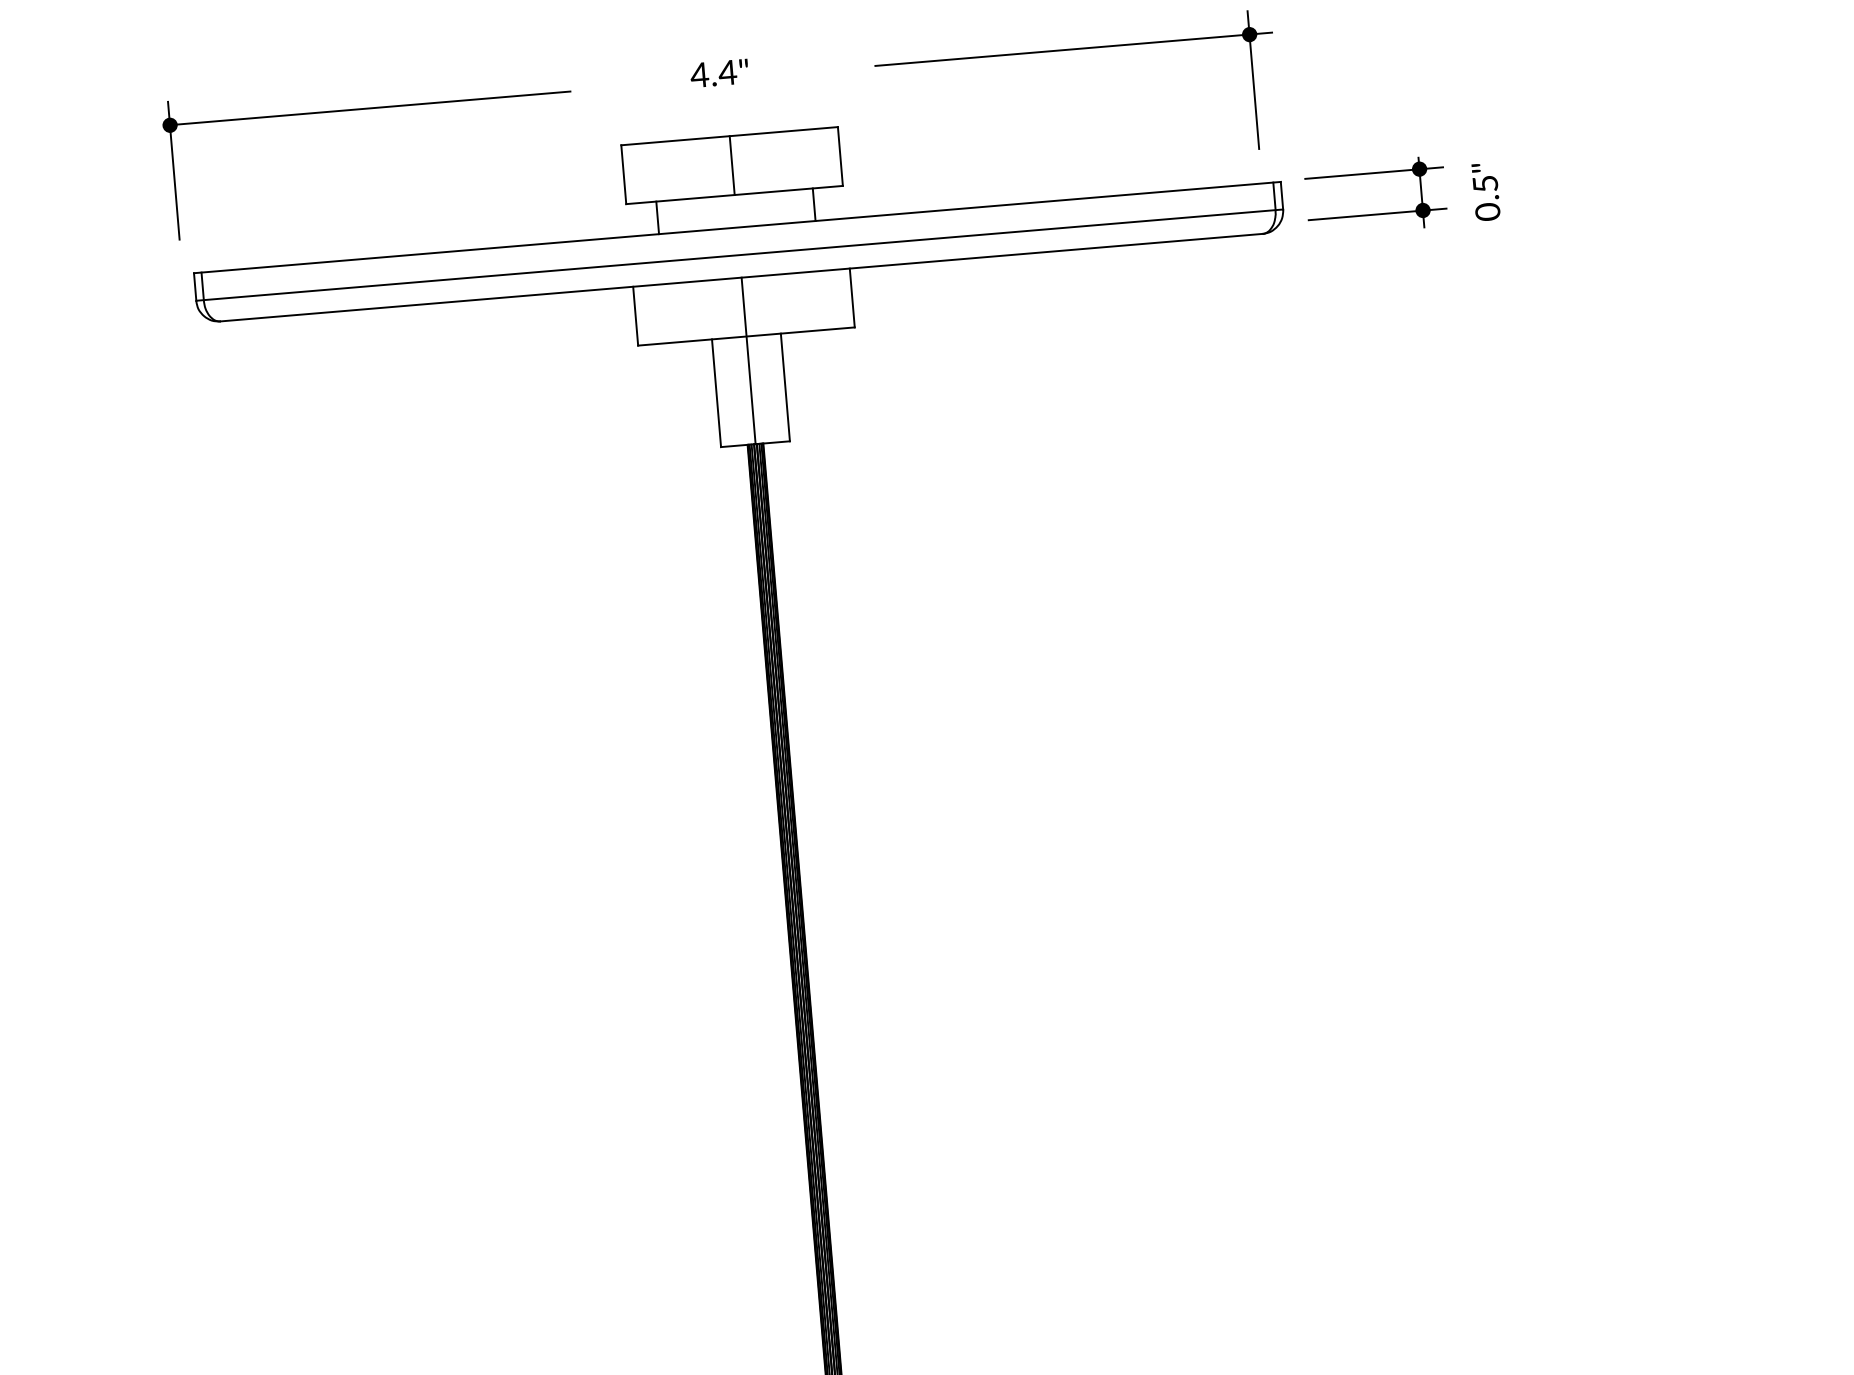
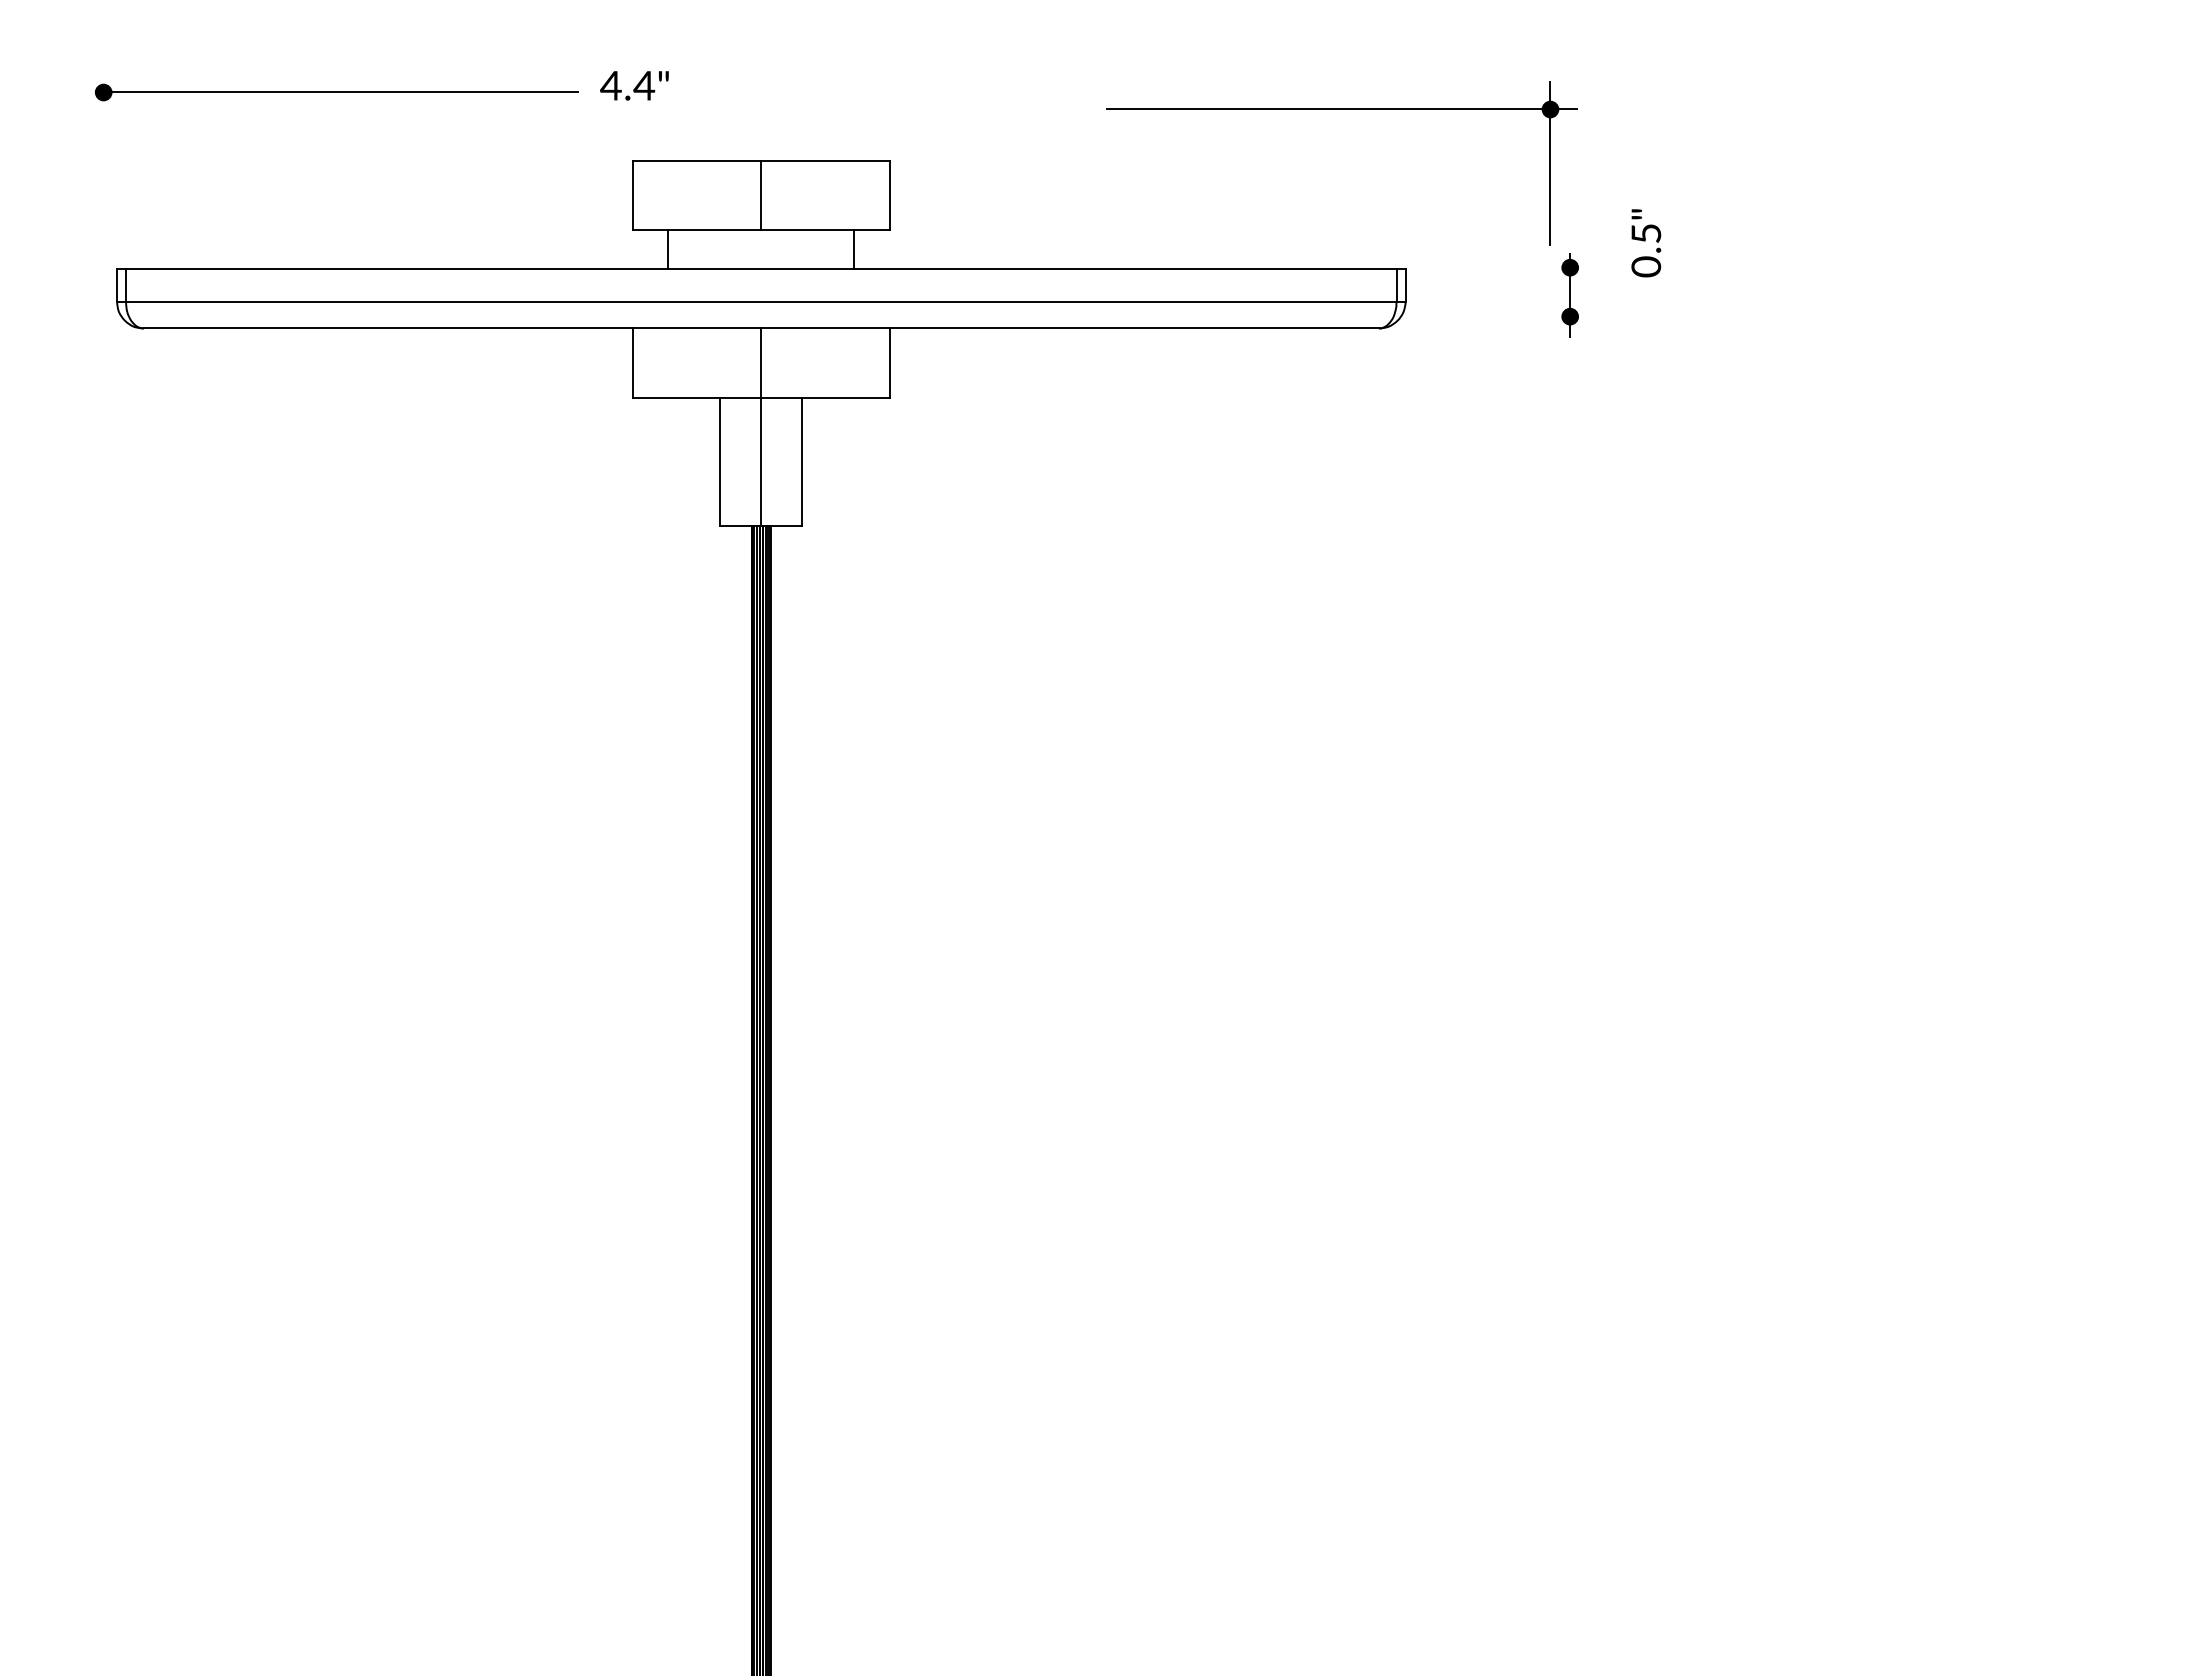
part: (1073, 49) -> (1341, 109), moved
text: (719, 73) -> (634, 85), moved
line: (173, 170) -> (103, 146), removed
line: (1373, 172) -> (1515, 267), removed
text: (1486, 192) -> (1646, 243), moved
line: (1376, 214) -> (1515, 316), removed

